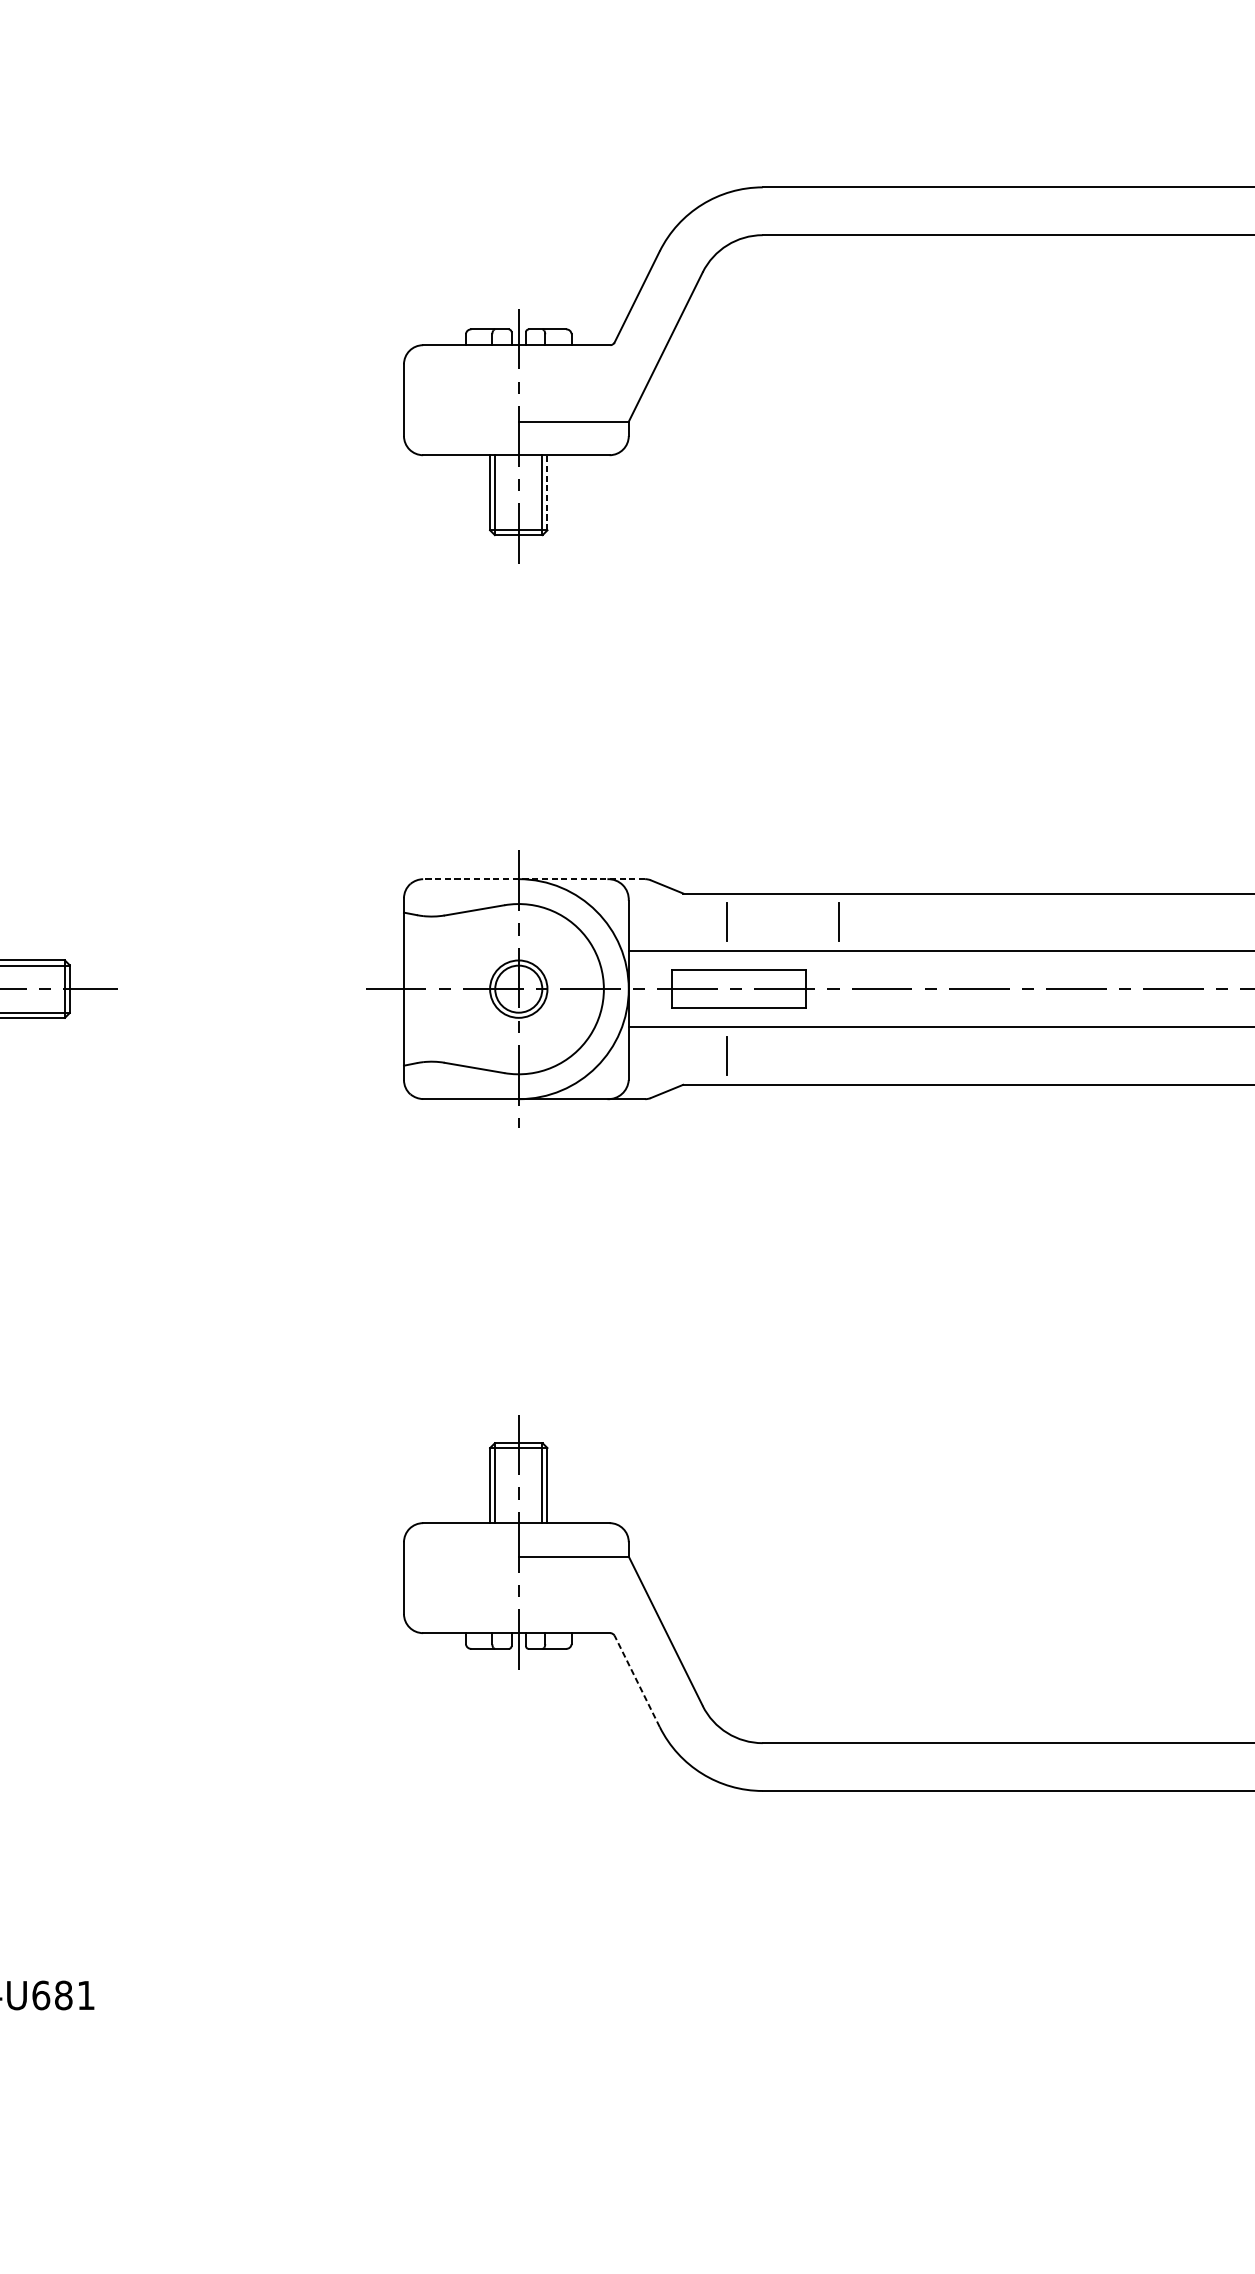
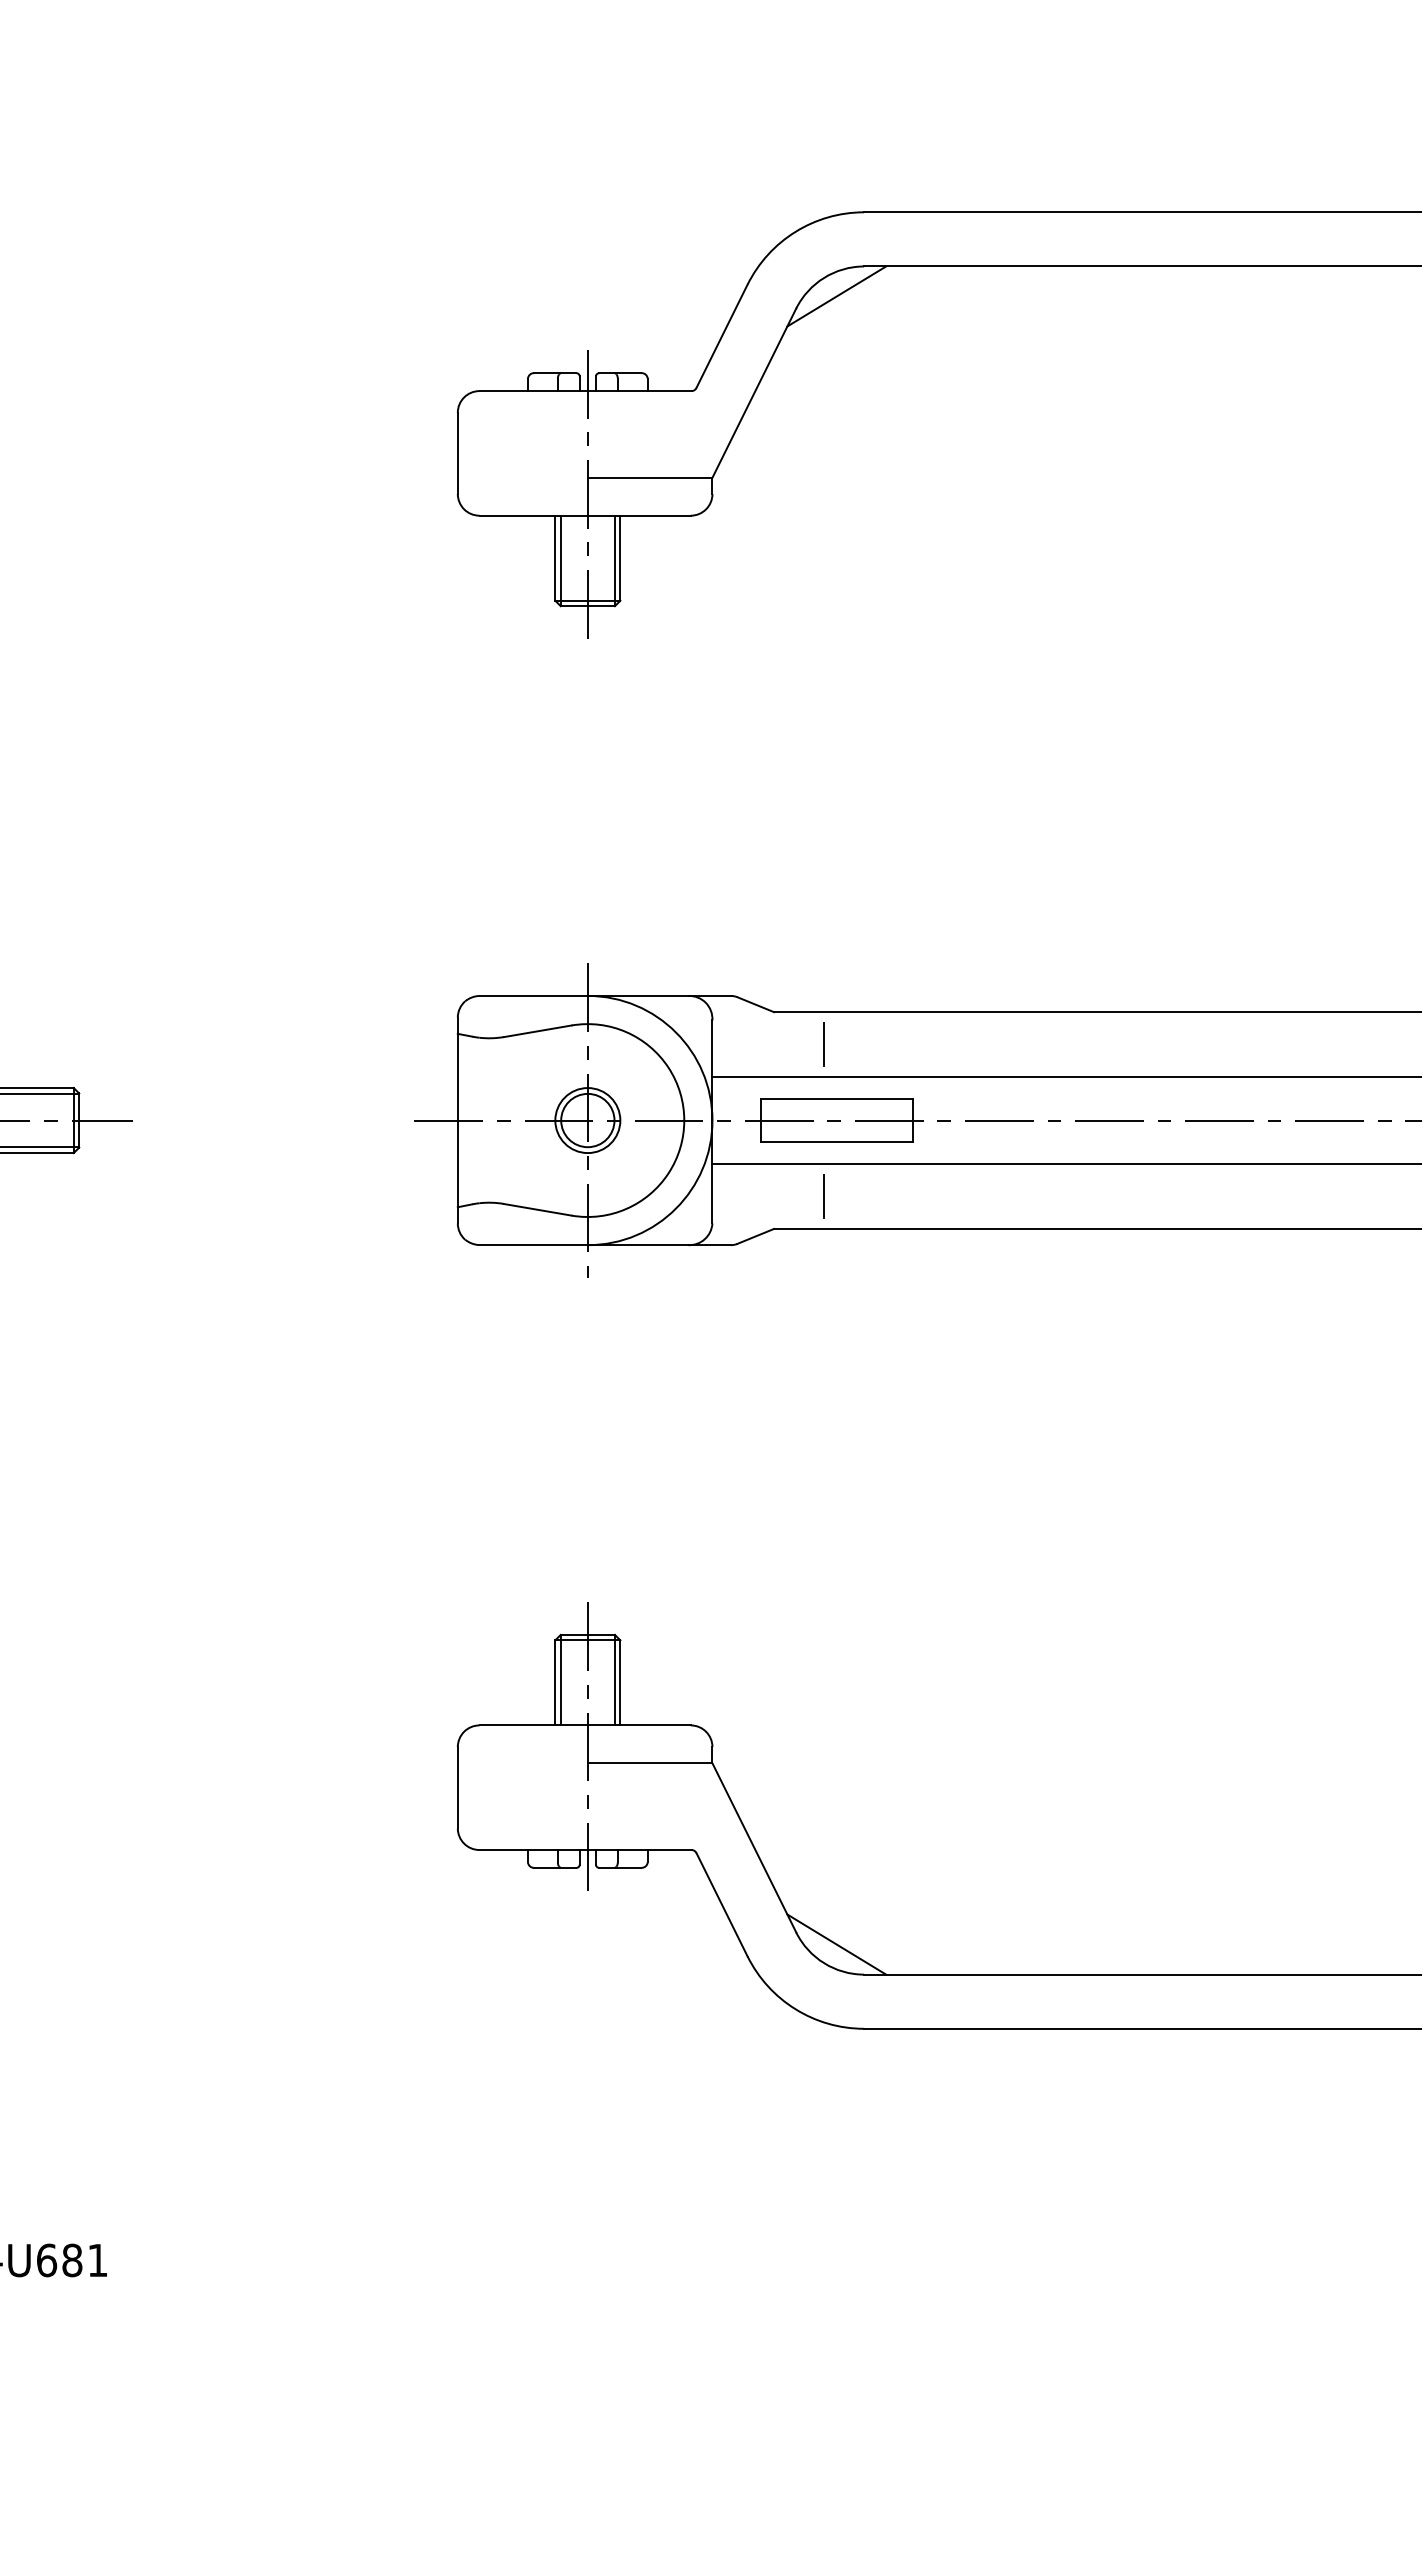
line: (738, 261) -> (836, 296), added
line: (547, 492) -> (620, 558), dashed -> solid
line: (534, 878) -> (605, 995), dashed -> solid
line: (838, 922) -> (949, 1044), removed
line: (637, 1681) -> (722, 1904), dashed -> solid
line: (738, 1716) -> (836, 1944), added

